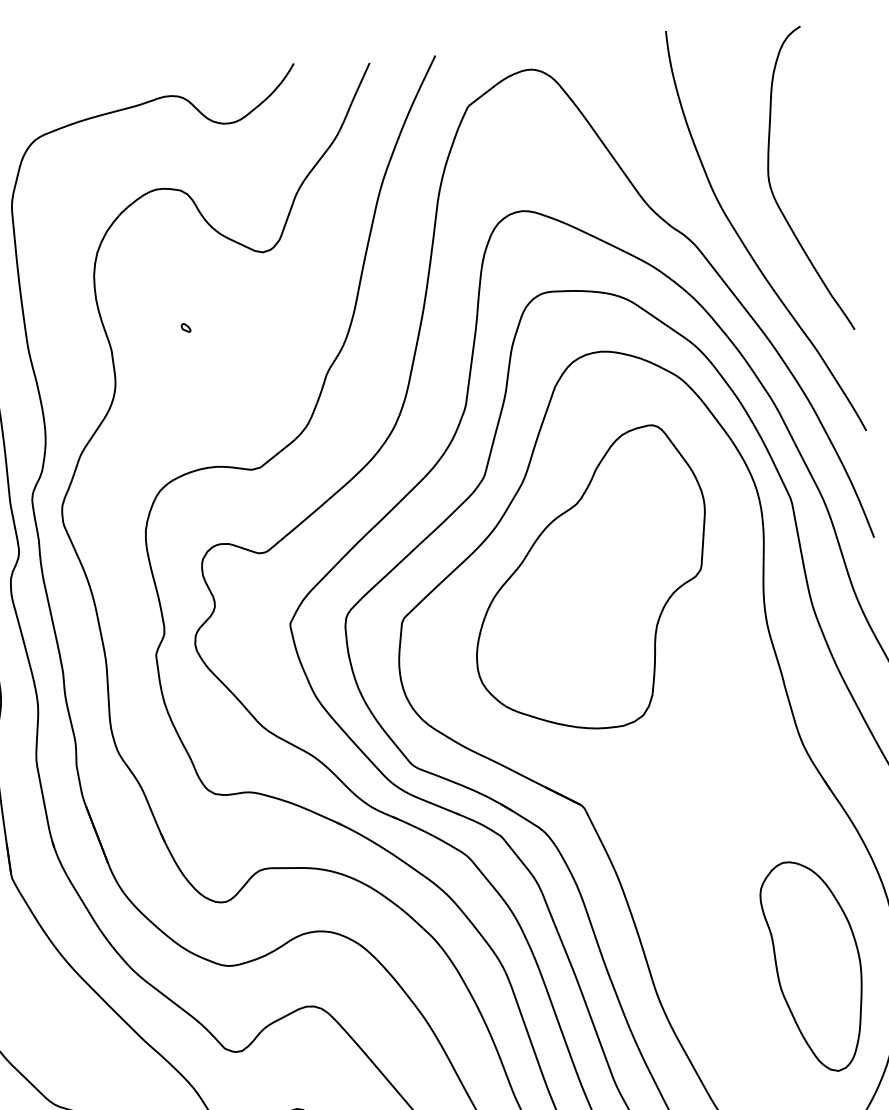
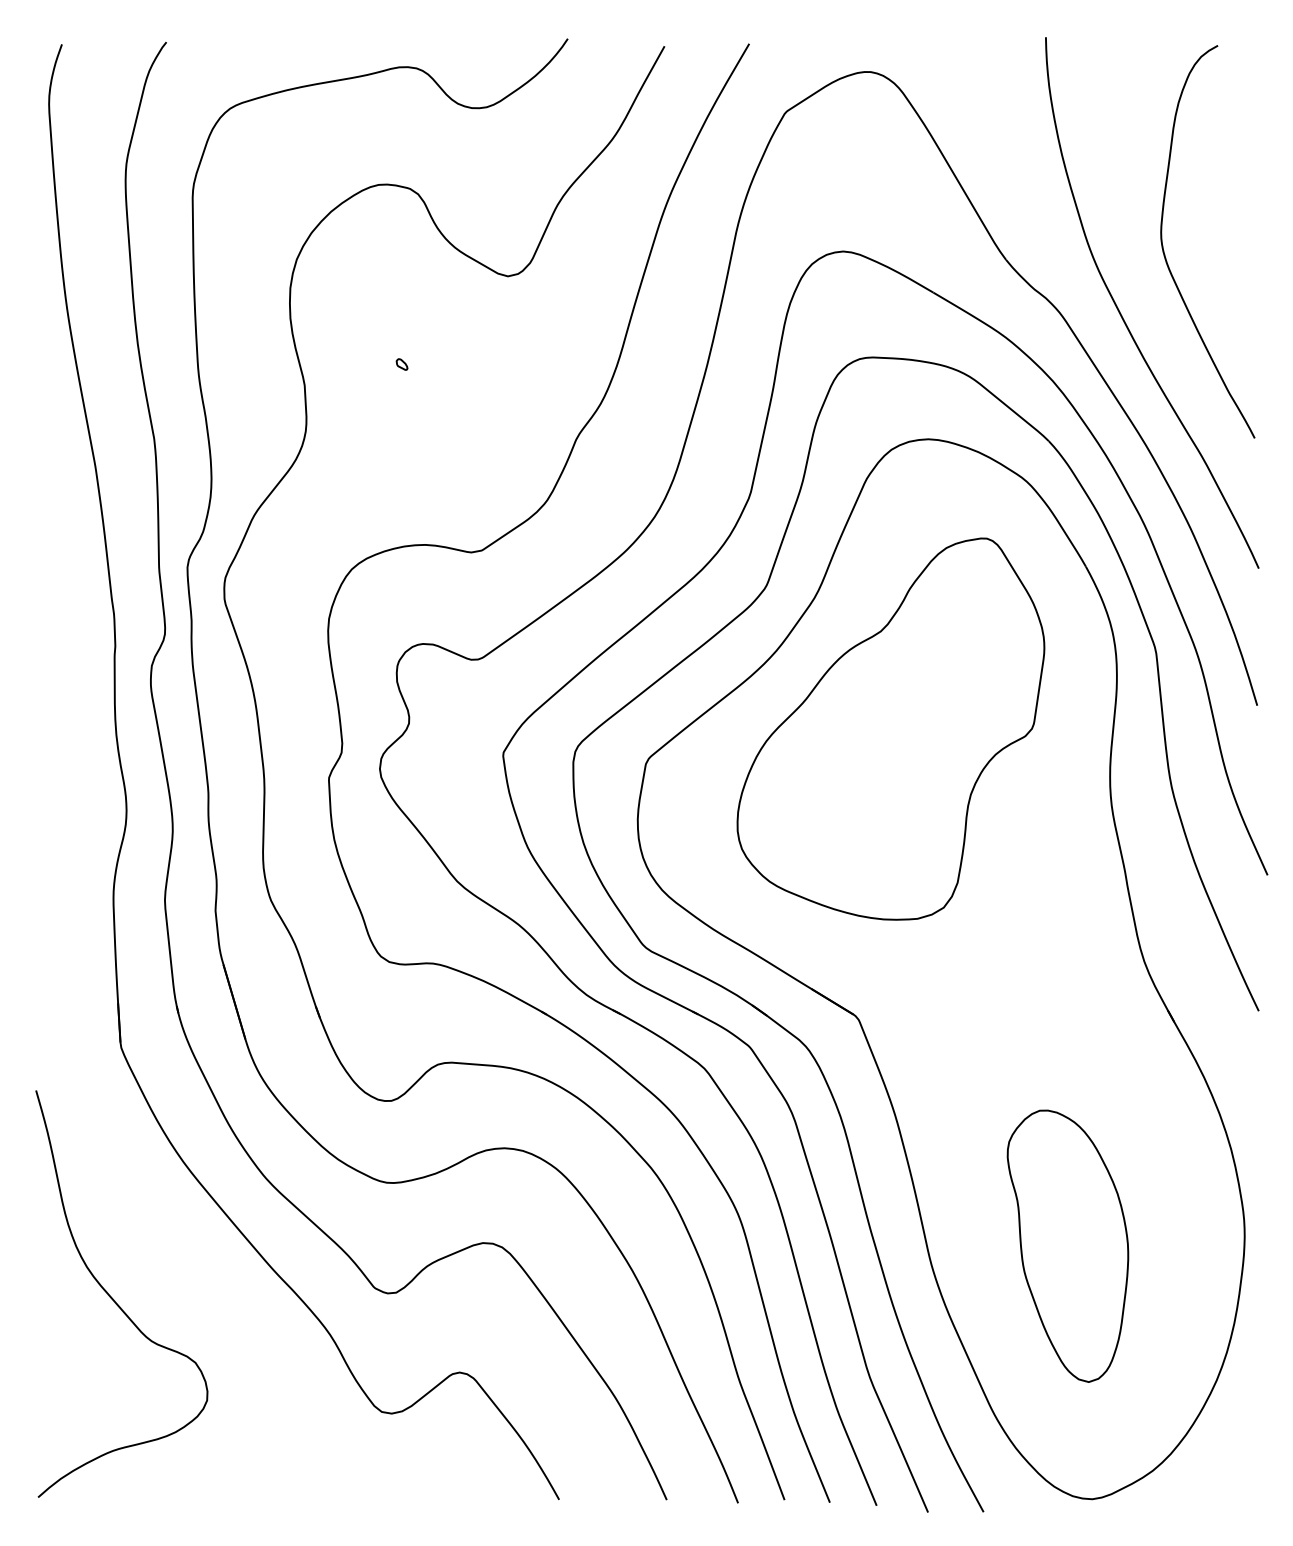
part: (813, 966) -> (1067, 1245), moved

